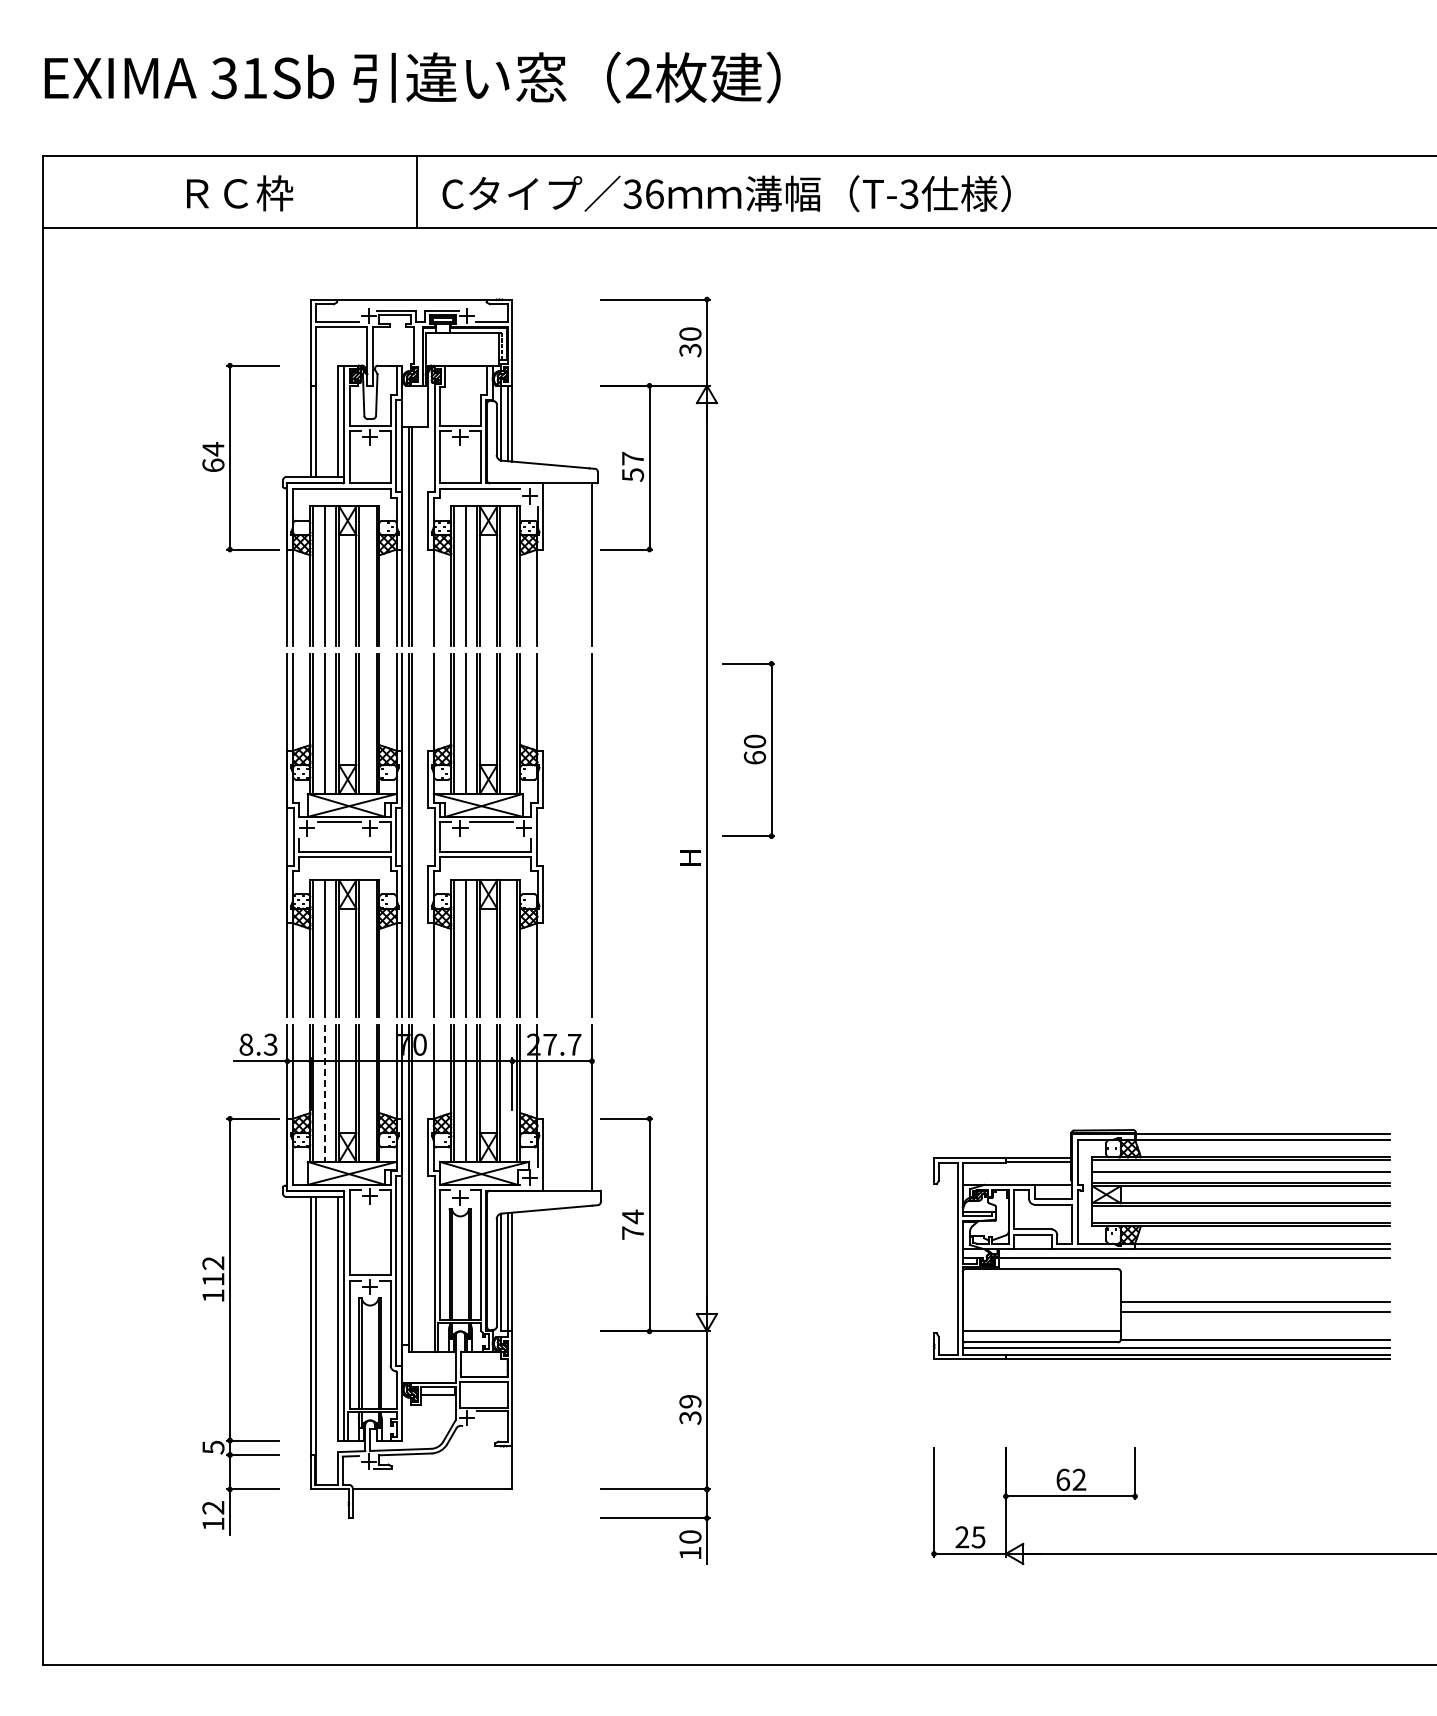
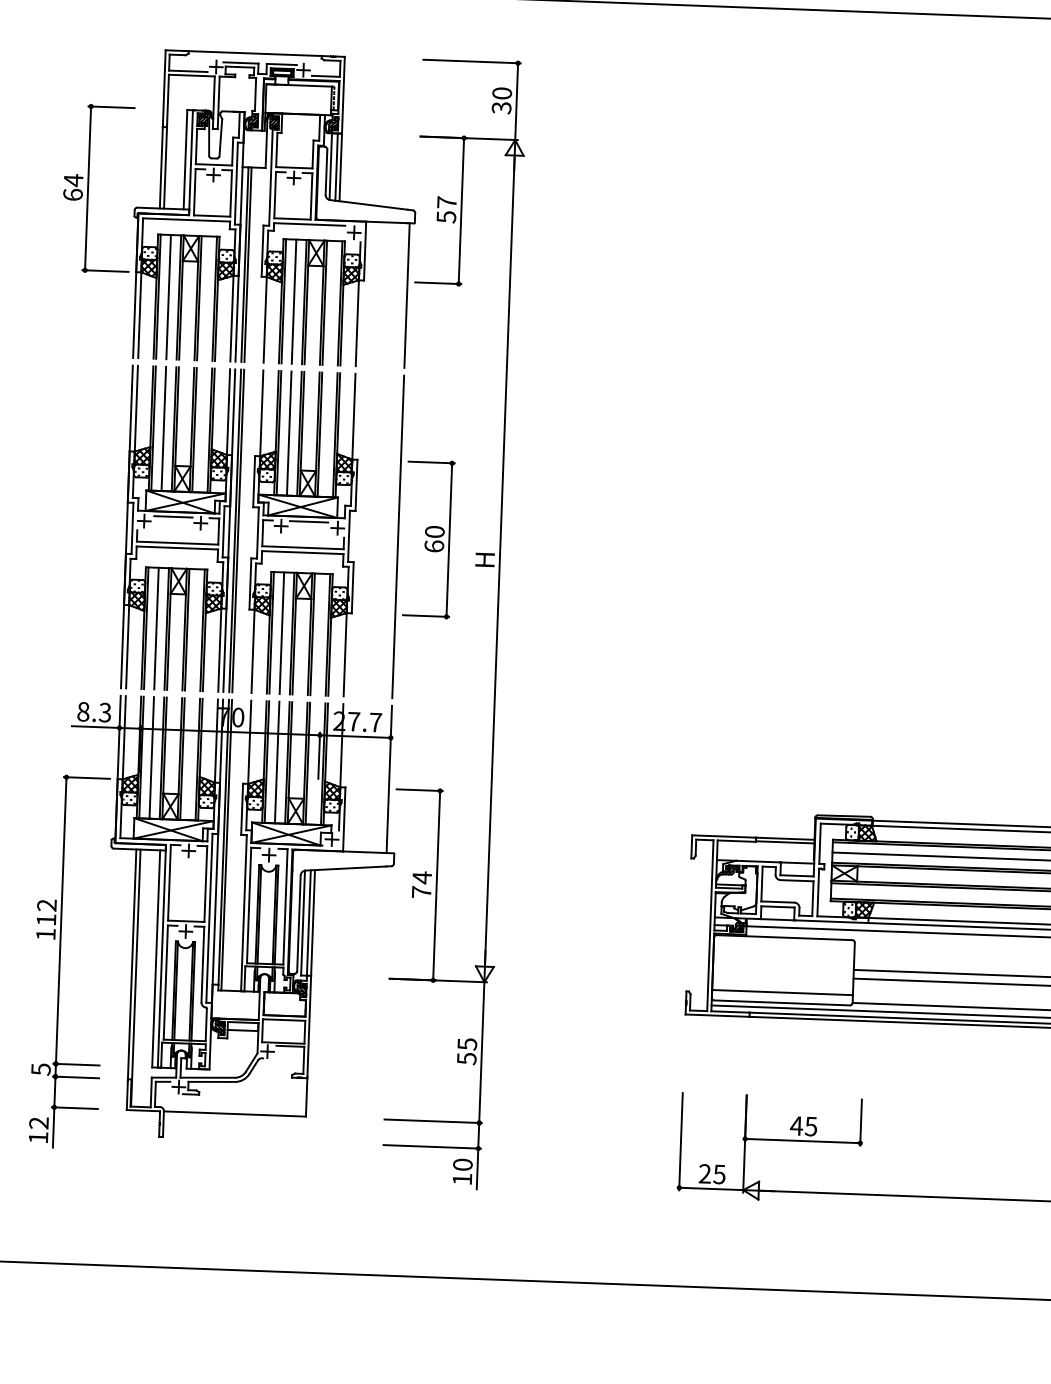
part: (748, 749) -> (428, 538), moved
line: (324, 1094) -> (151, 758), dashed -> solid
text: (690, 1409) -> (467, 1051), 39 -> 55
text: (1070, 1479) -> (803, 1125), 62 -> 45

